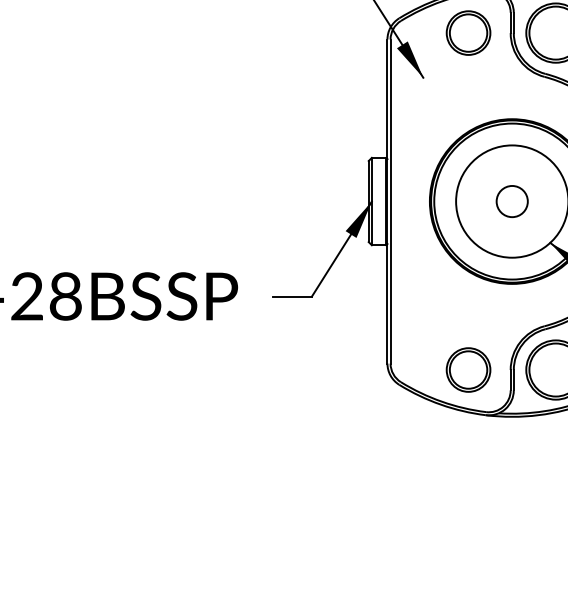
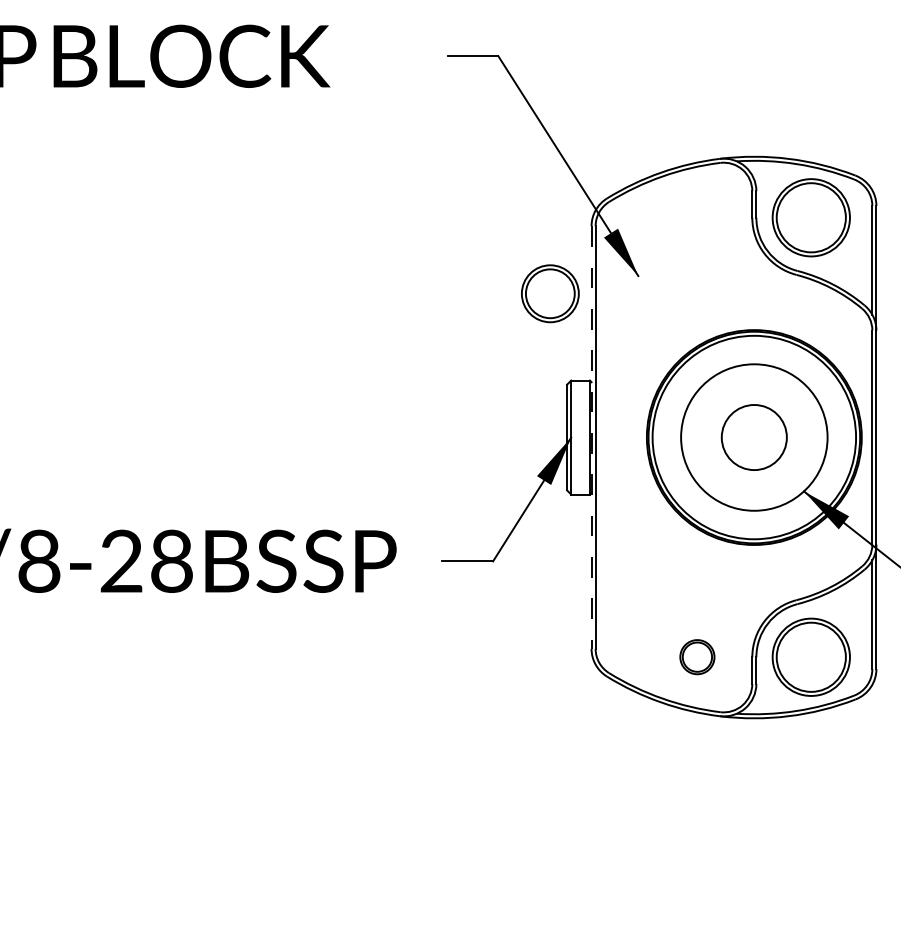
part: (468, 32) -> (550, 293), moved
circle: (512, 201) -> (754, 437), size x1.6
line: (387, 202) -> (591, 438), solid -> dashed
part: (468, 369) -> (697, 656), size x0.6

